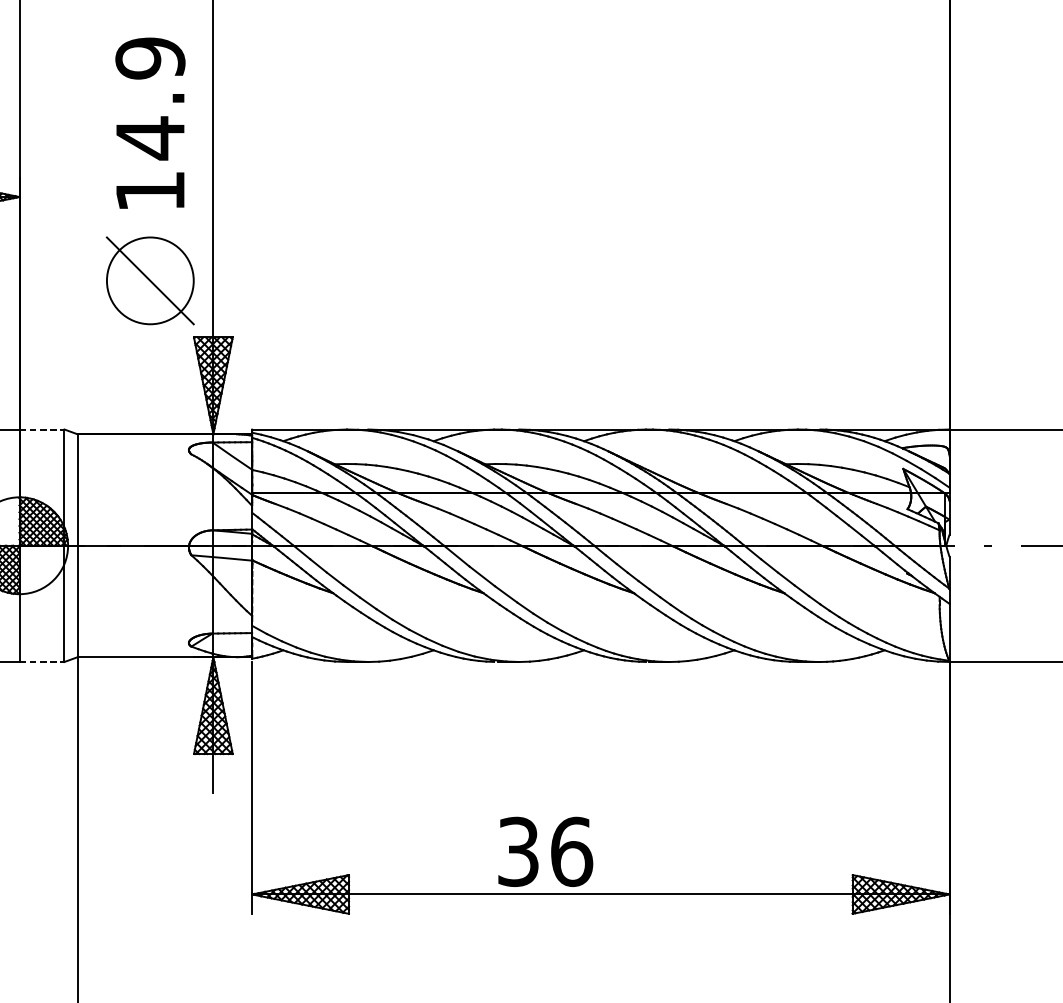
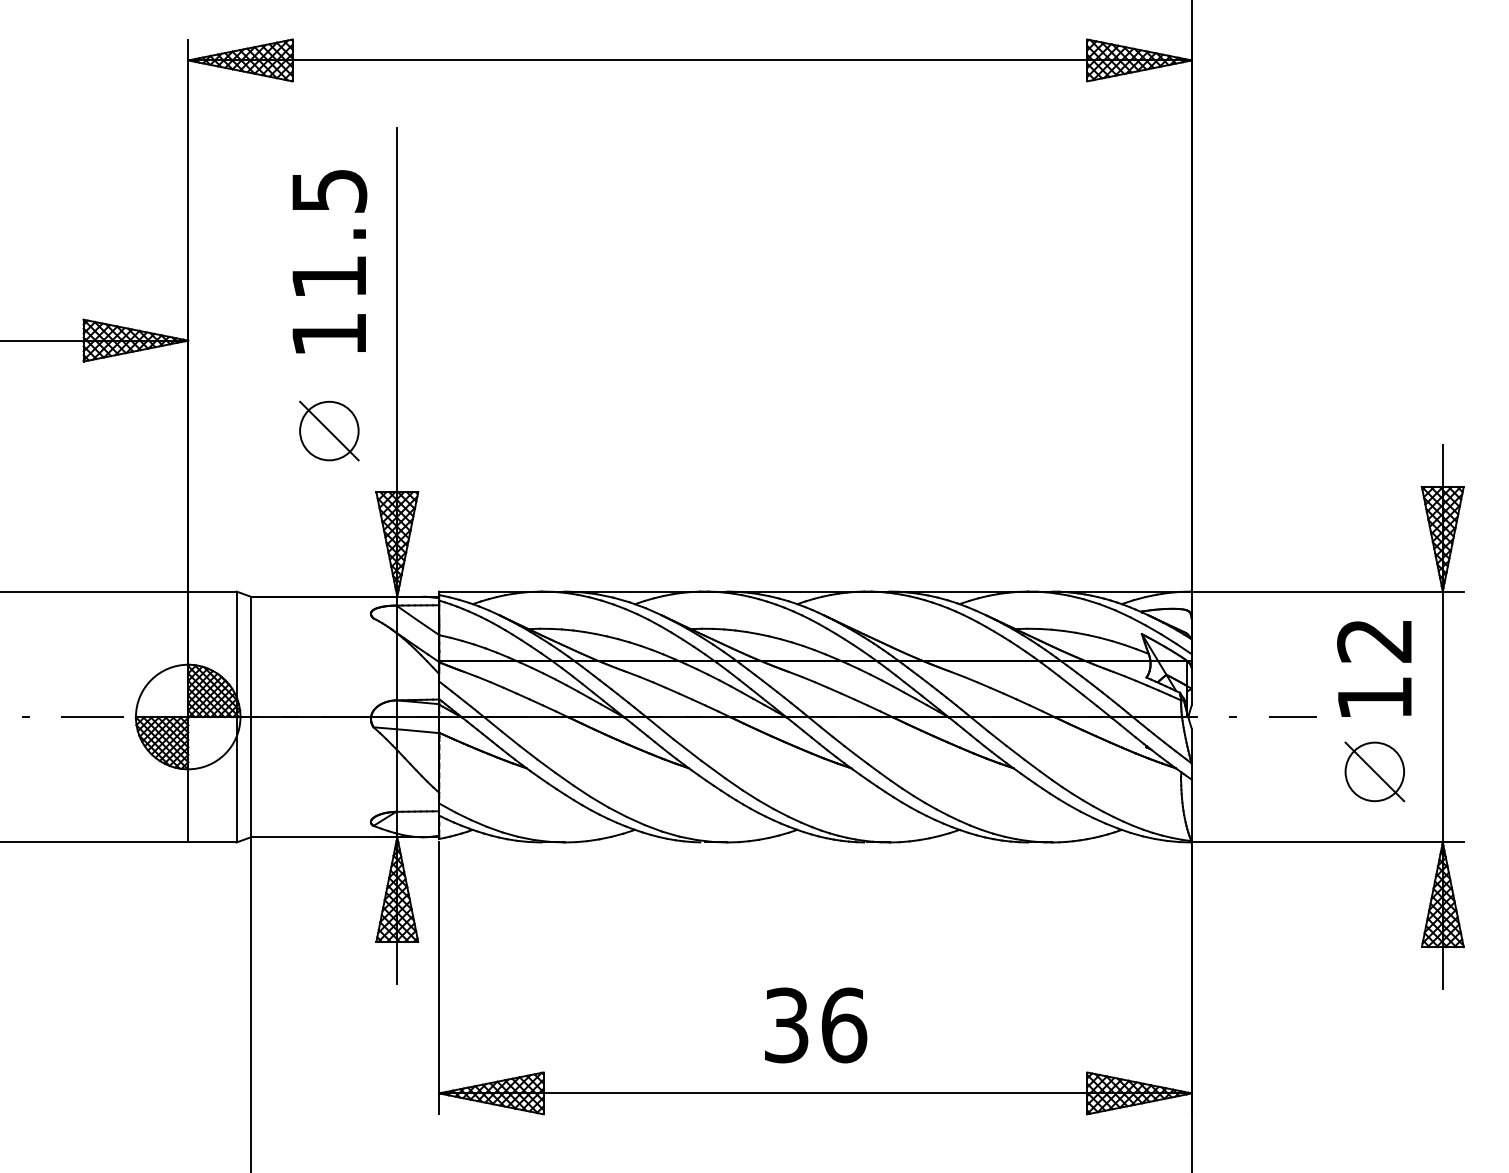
text: (150, 98) -> (329, 234), 14.9 -> 11.5
part: (150, 280) -> (329, 430), size x0.62
line: (42, 429) -> (212, 591), dashed -> solid
line: (42, 662) -> (212, 842), dashed -> solid
text: (546, 851) -> (816, 1025), moved

